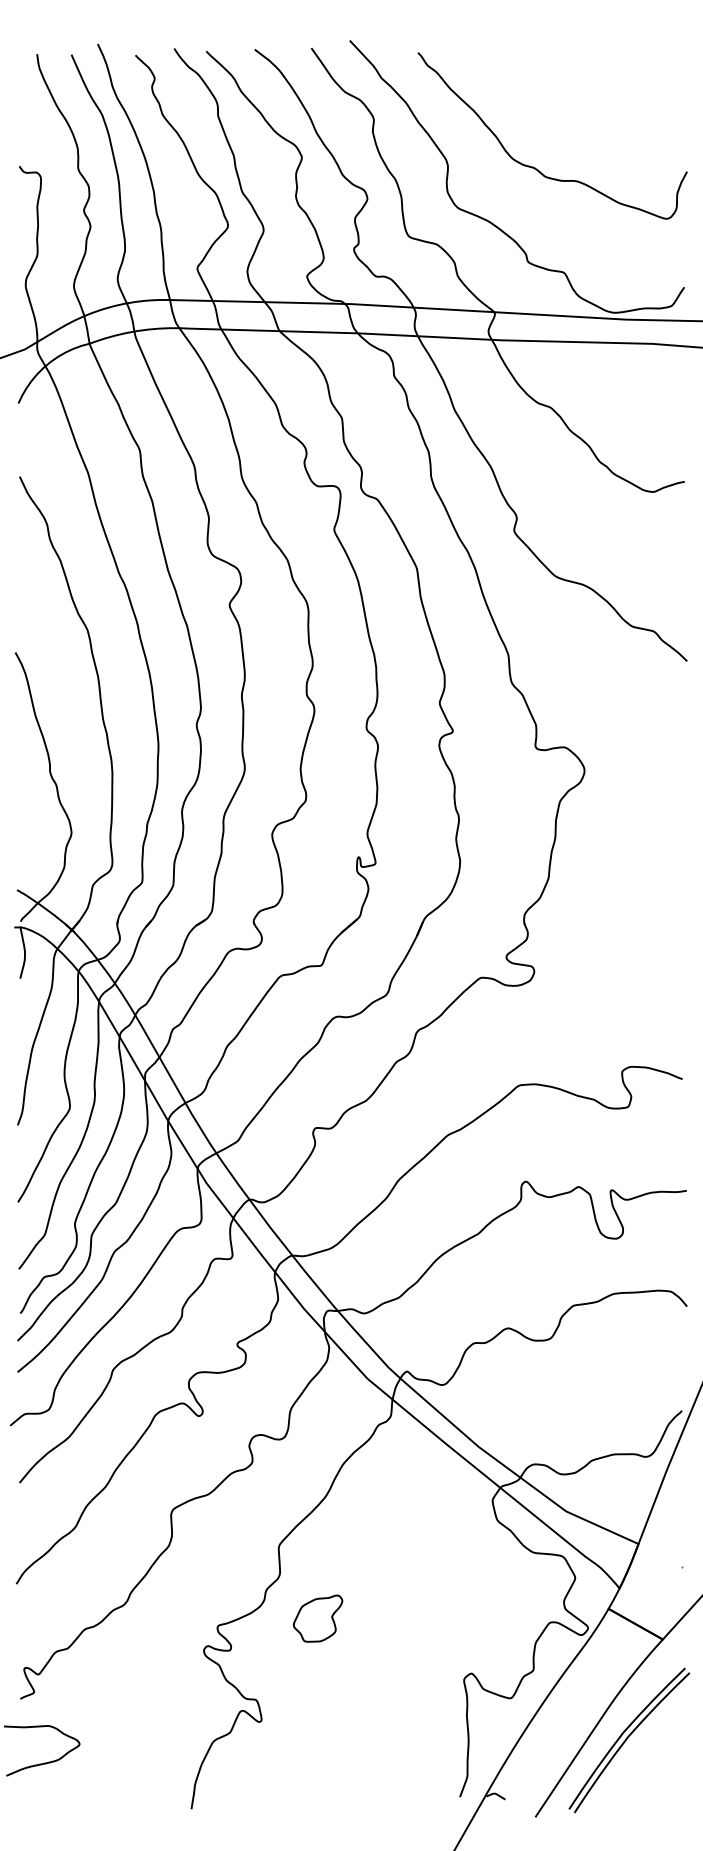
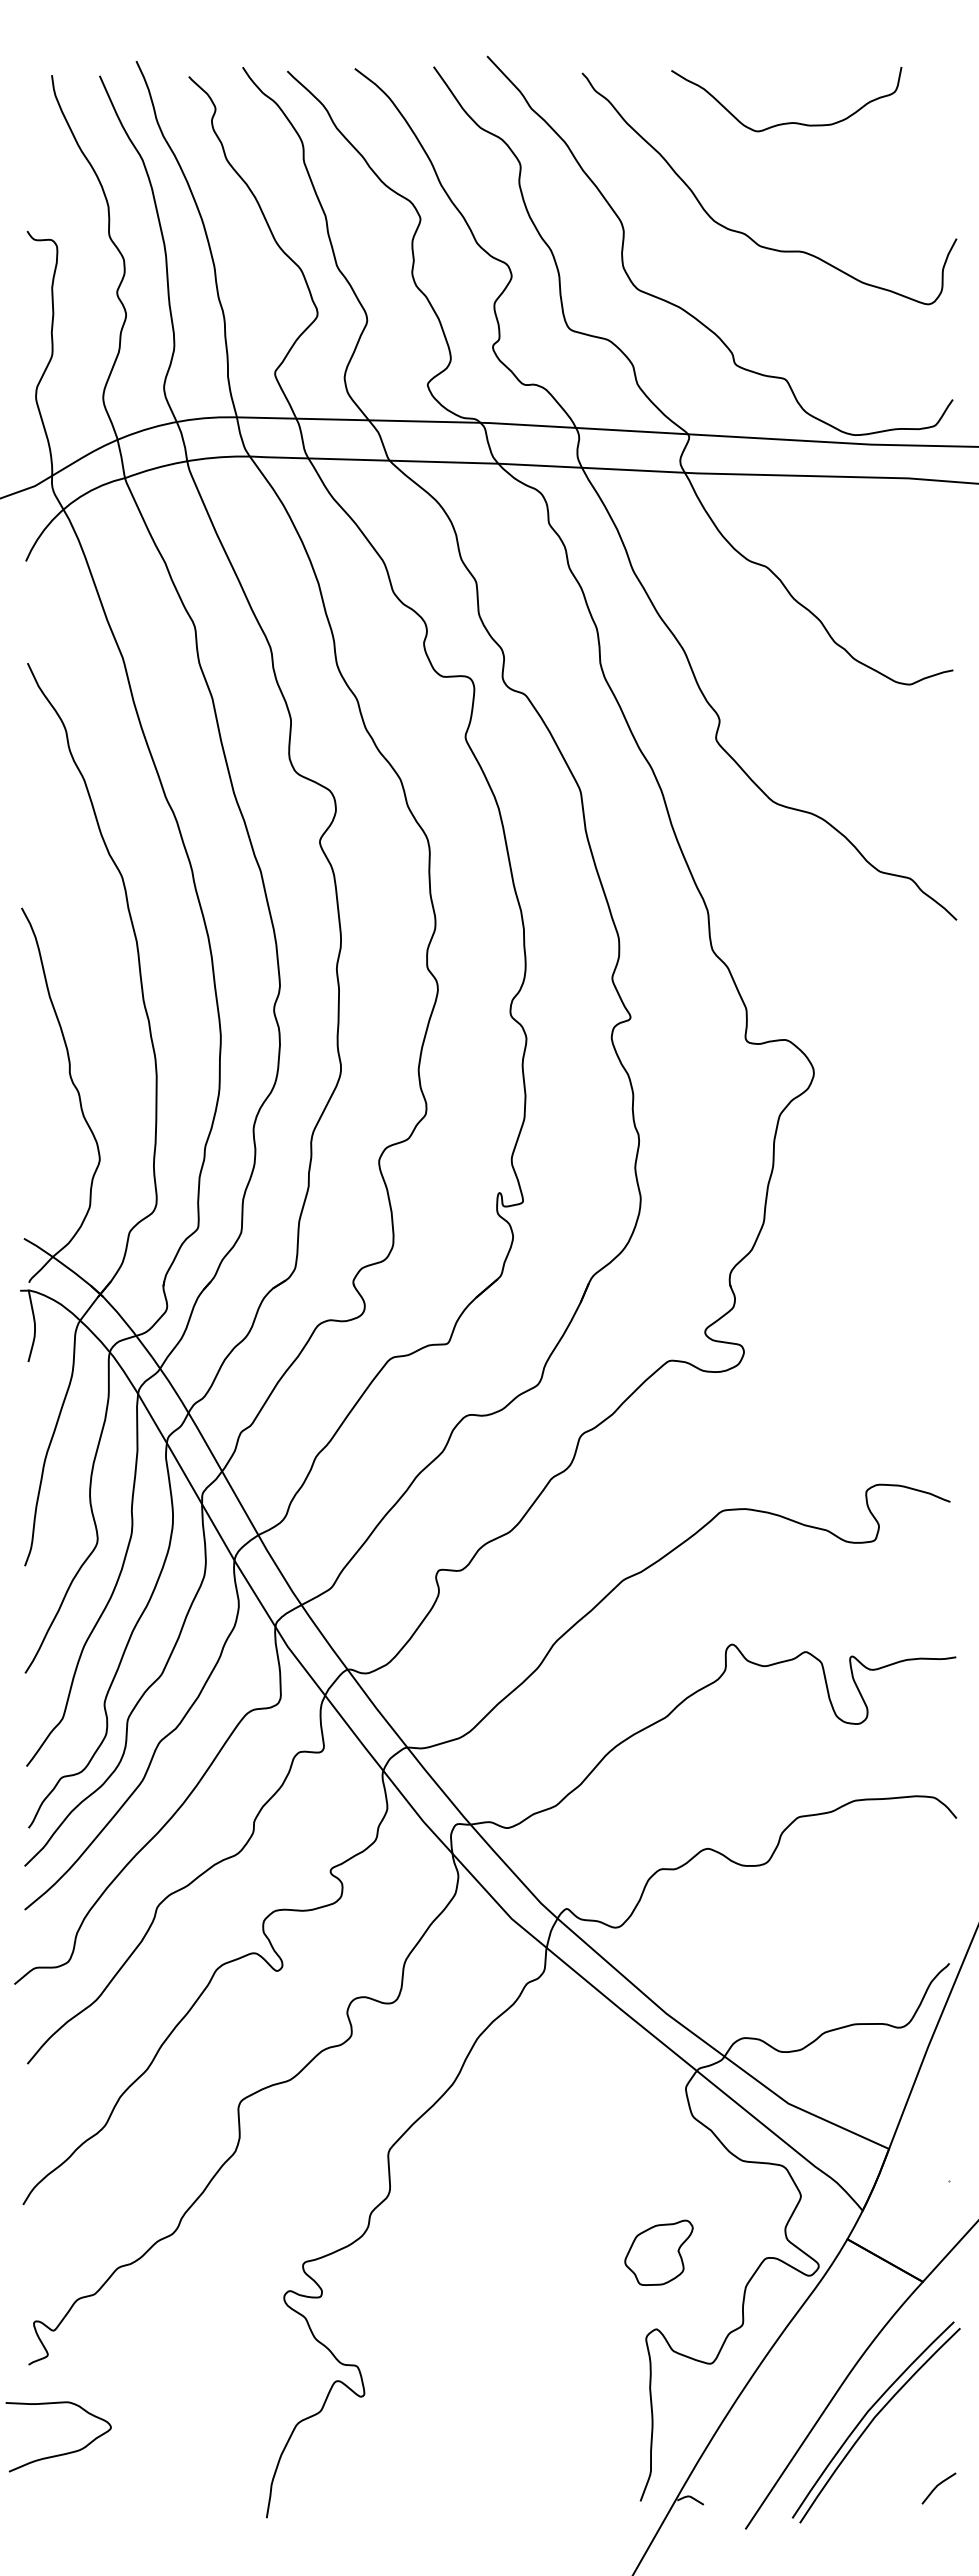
curve: (564, 88) -> (786, 122), added
part: (317, 1618) -> (658, 2252), moved
line: (673, 1787) -> (937, 2487), added

